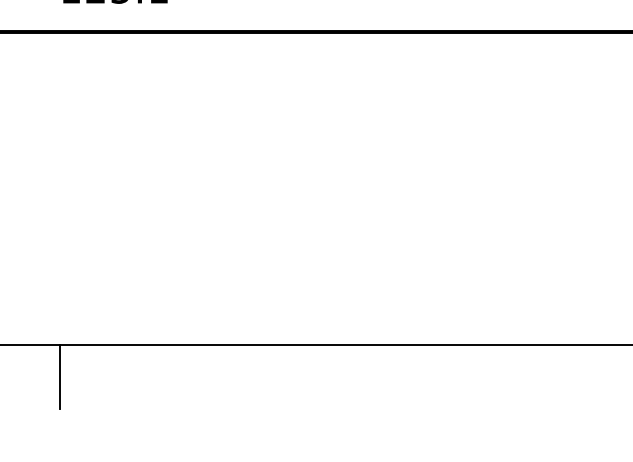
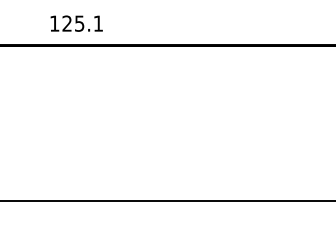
line: (60, 376) -> (49, 217), removed

